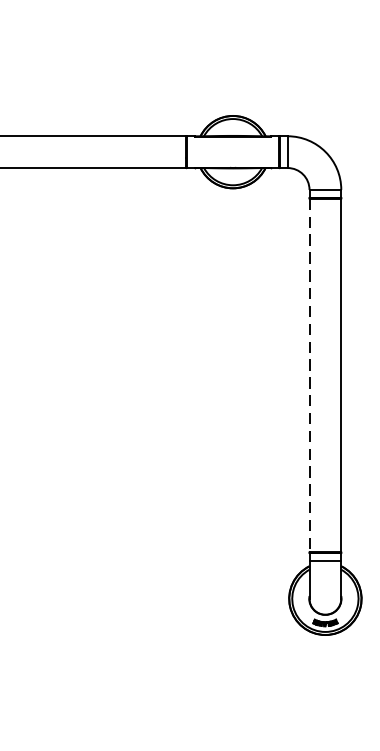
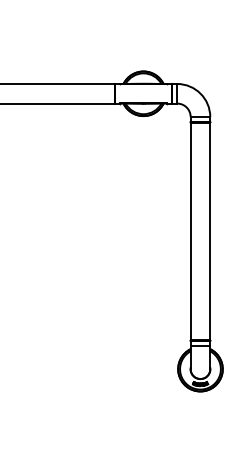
line: (309, 375) -> (190, 231), dashed -> solid

